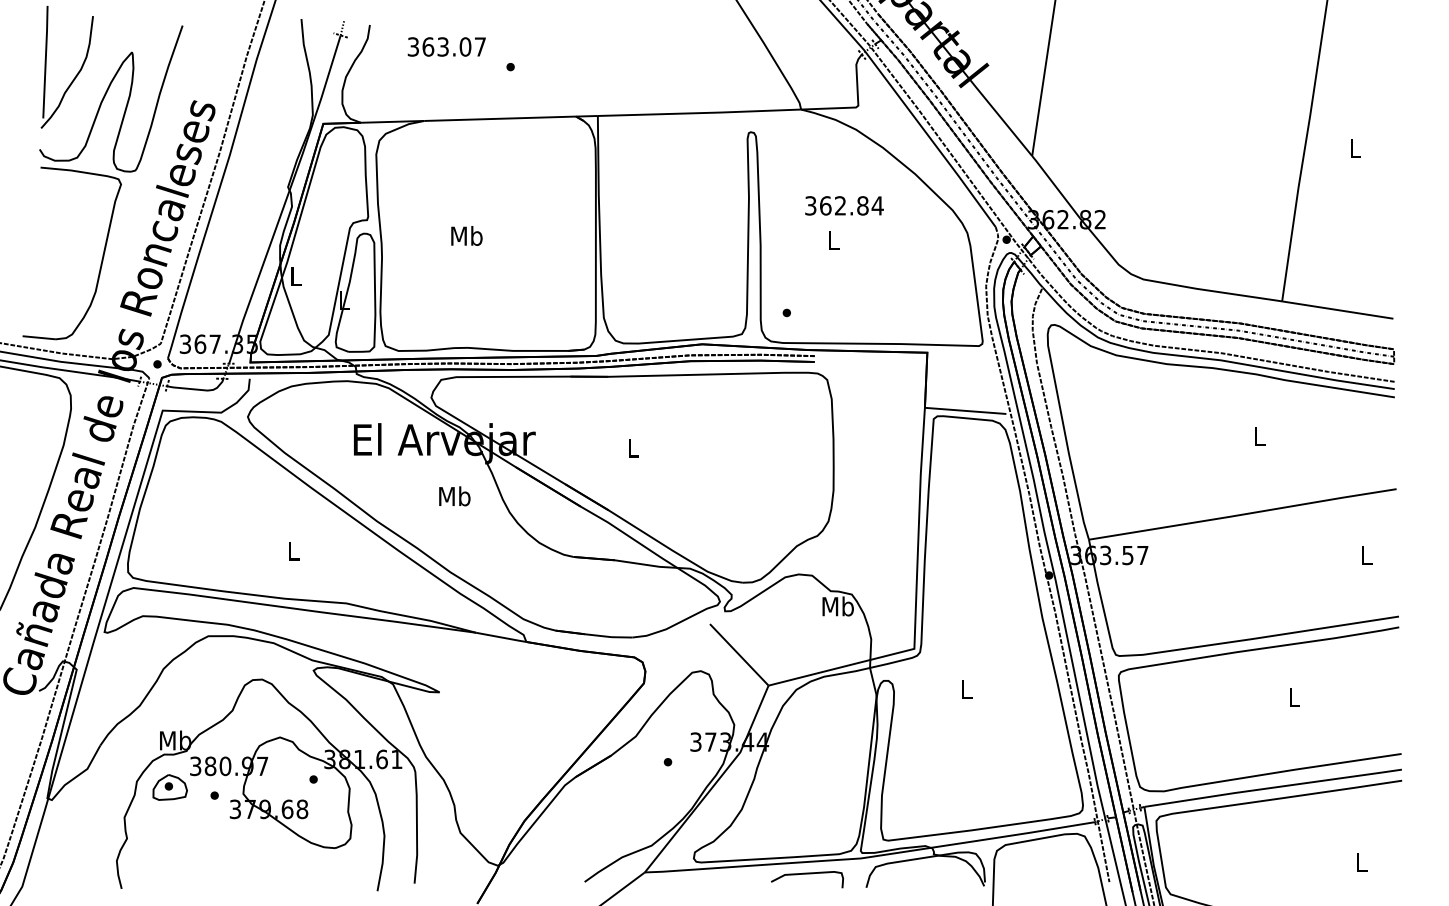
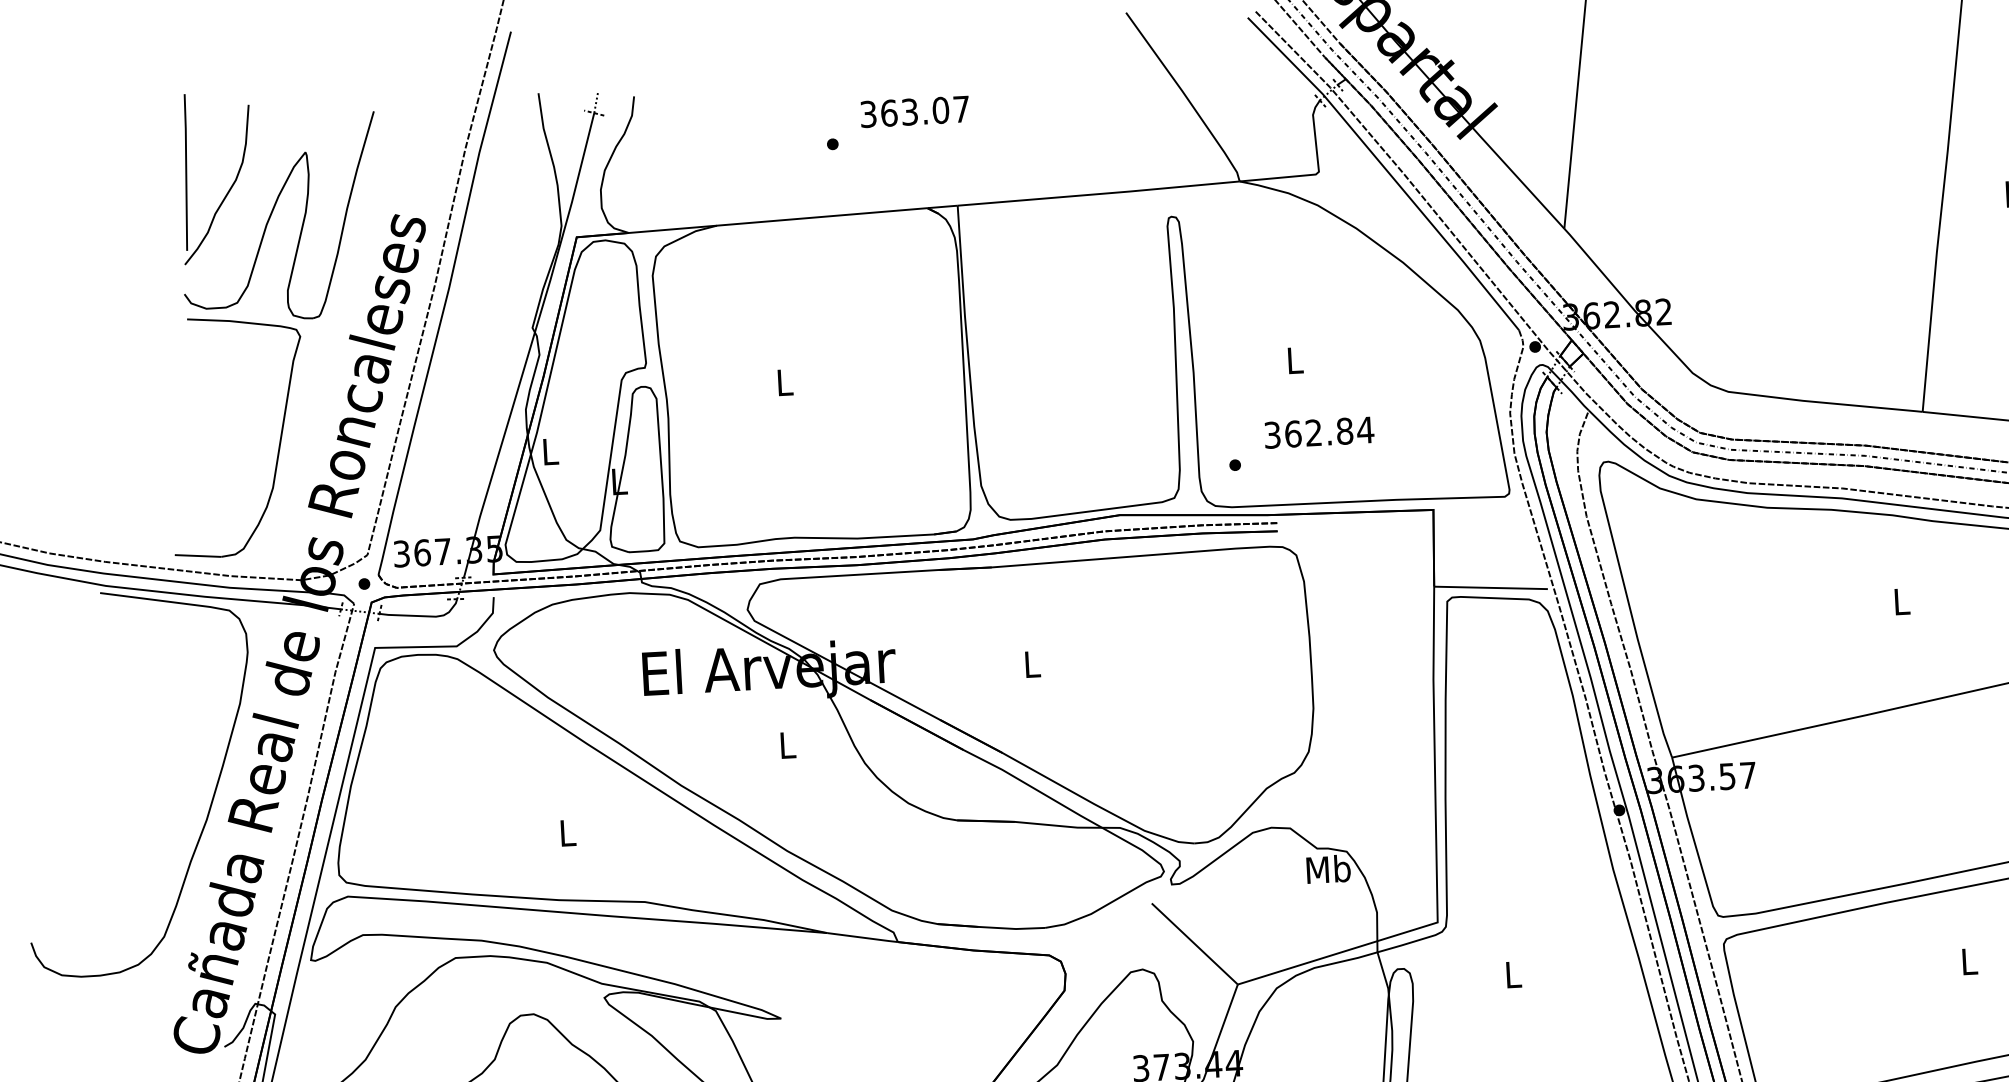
text: (446, 46) -> (914, 111), moved
text: (844, 205) -> (1319, 432), moved
text: (466, 235) -> (784, 381), Mb -> L
text: (454, 496) -> (787, 745), Mb -> L

